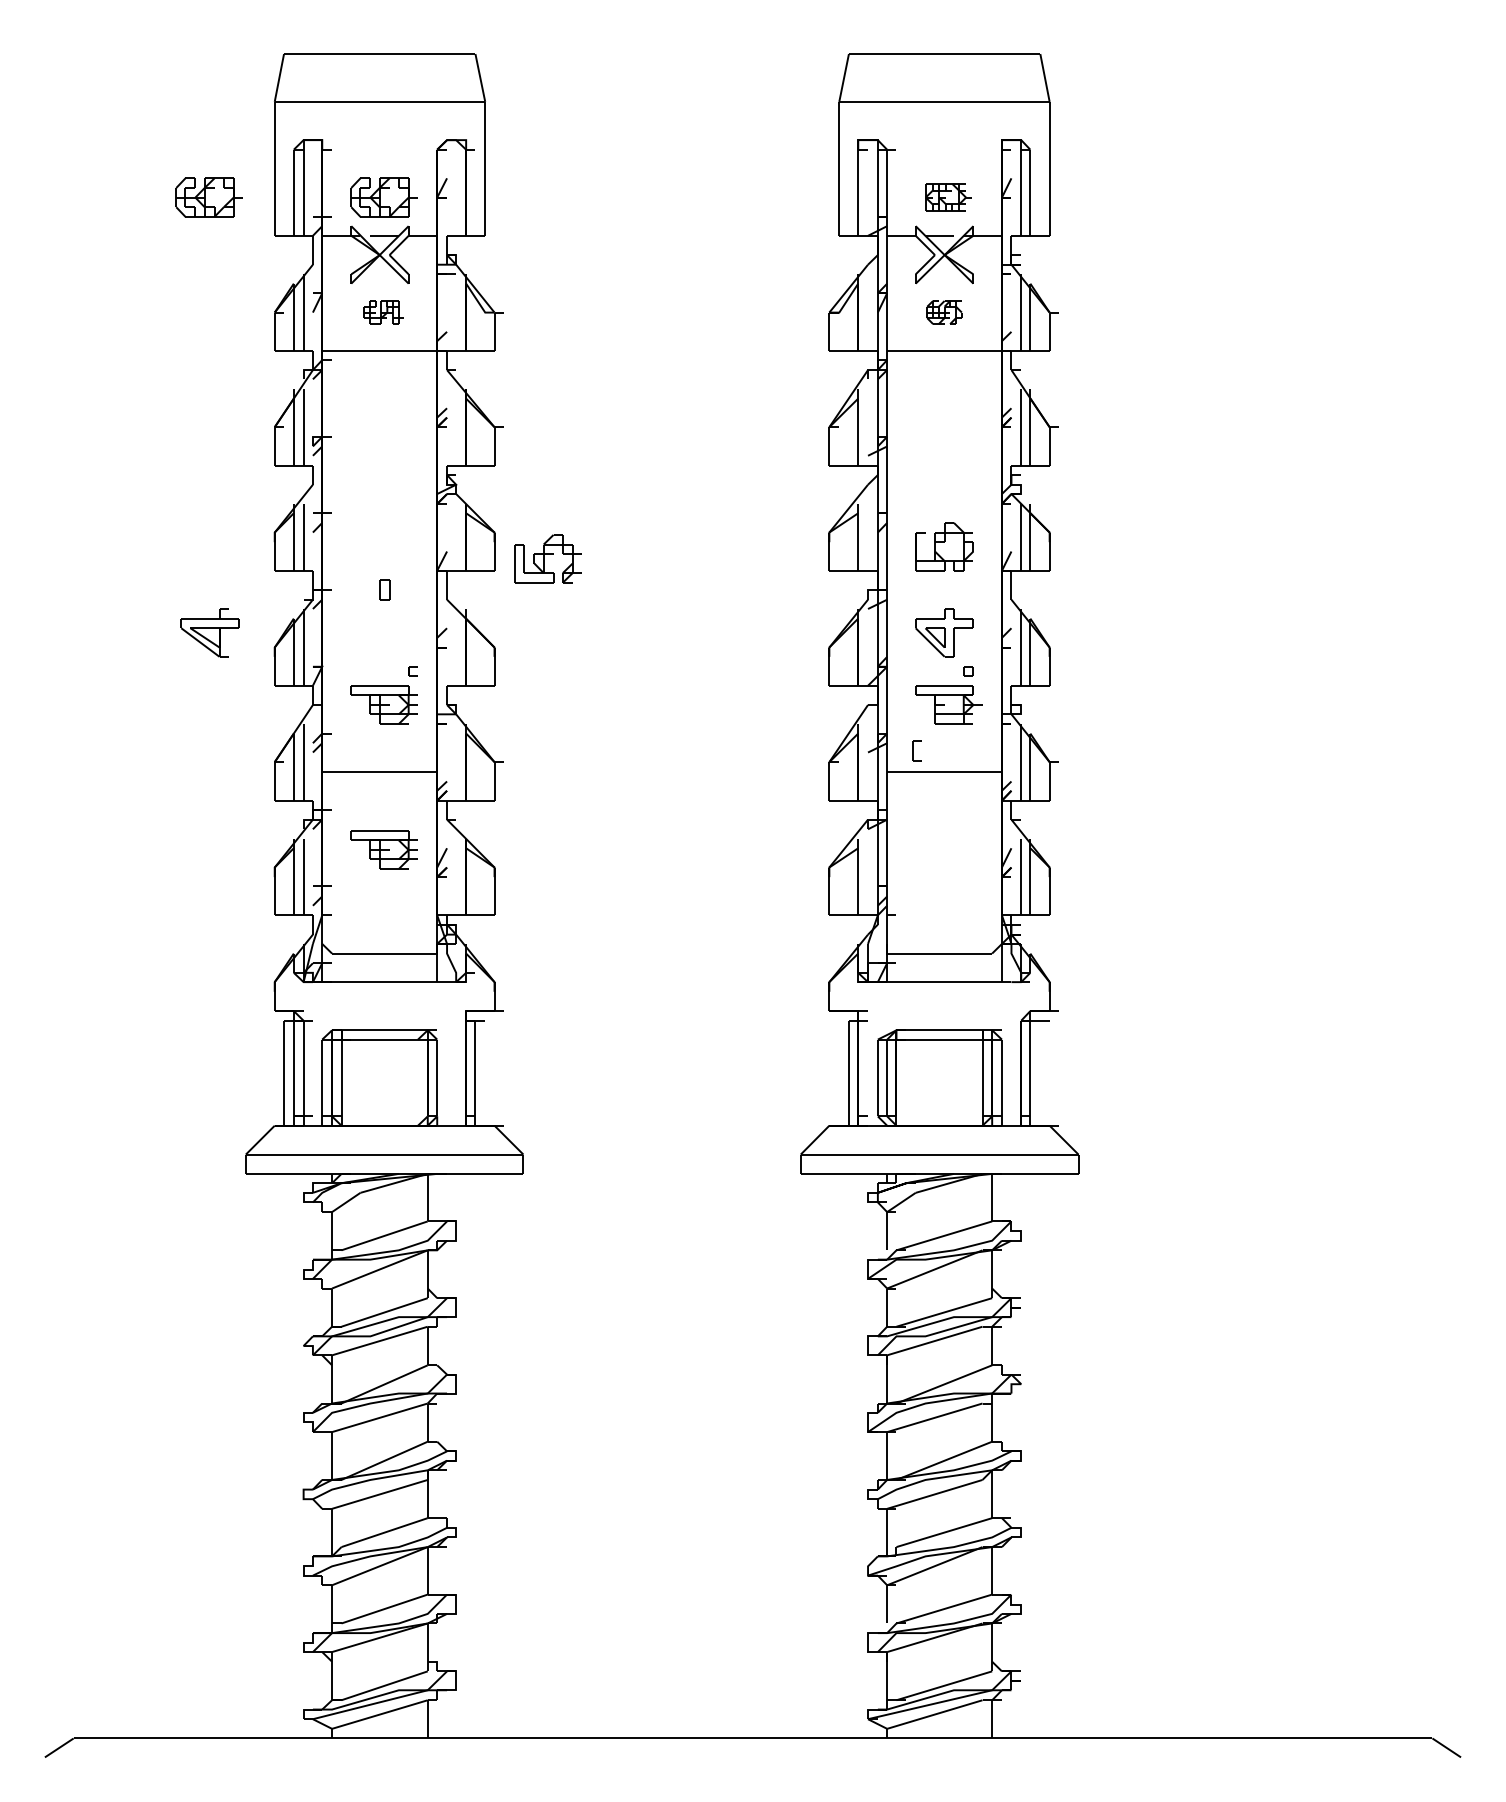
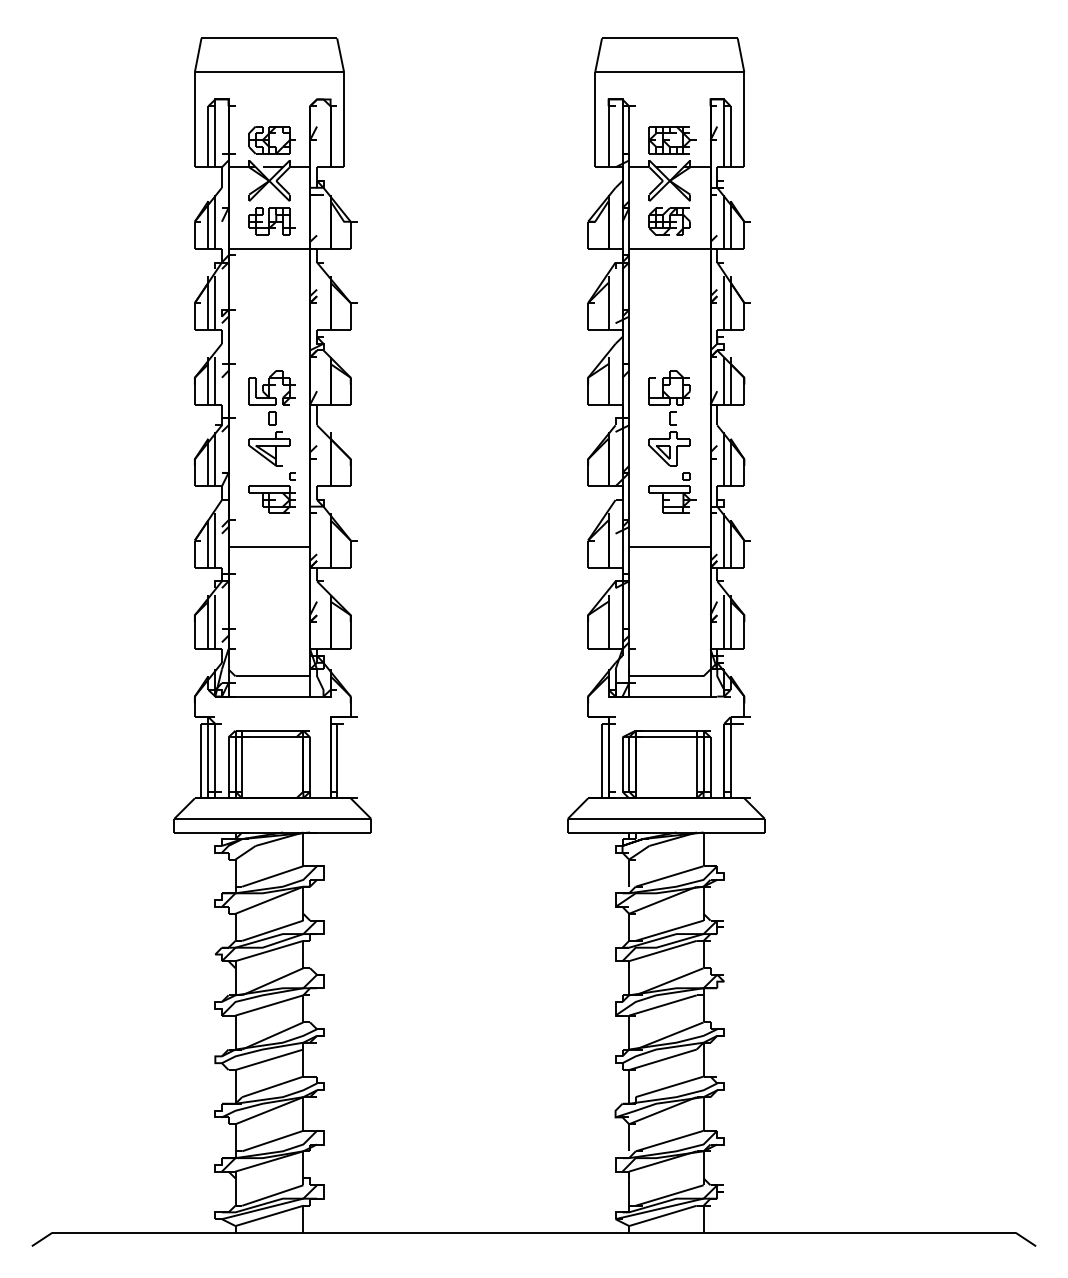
part: (208, 197) -> (147, 140), removed
part: (948, 197) -> (672, 140), size x1.43
part: (383, 312) -> (271, 221), size x1.67
part: (944, 312) -> (669, 221), size x1.67
part: (547, 558) -> (271, 387), moved
part: (209, 632) -> (269, 448), moved
part: (916, 750) -> (672, 418), moved
part: (383, 849) -> (271, 602), removed

